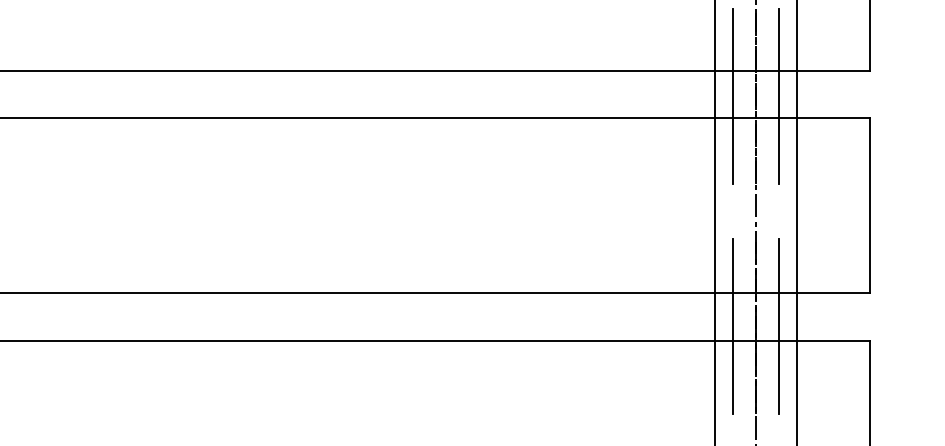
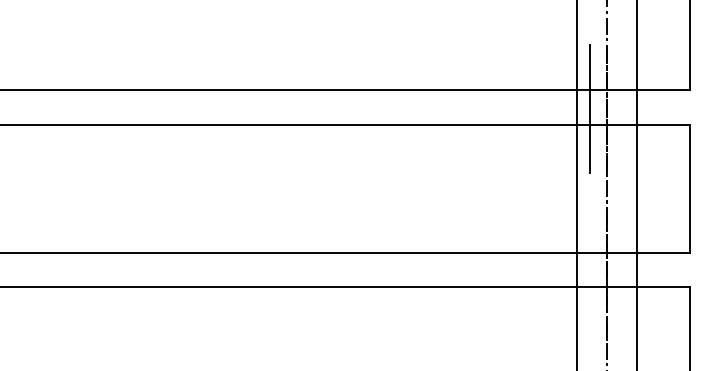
line: (778, 96) -> (623, 108), removed
line: (733, 326) -> (590, 276), removed
line: (778, 326) -> (623, 276), removed

